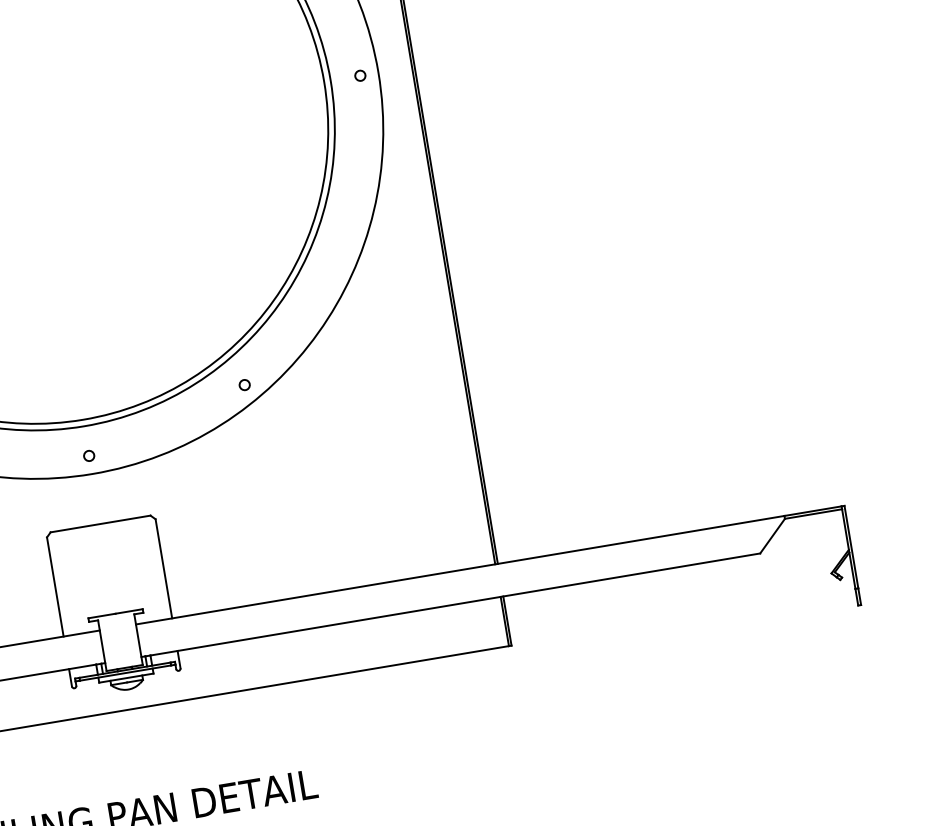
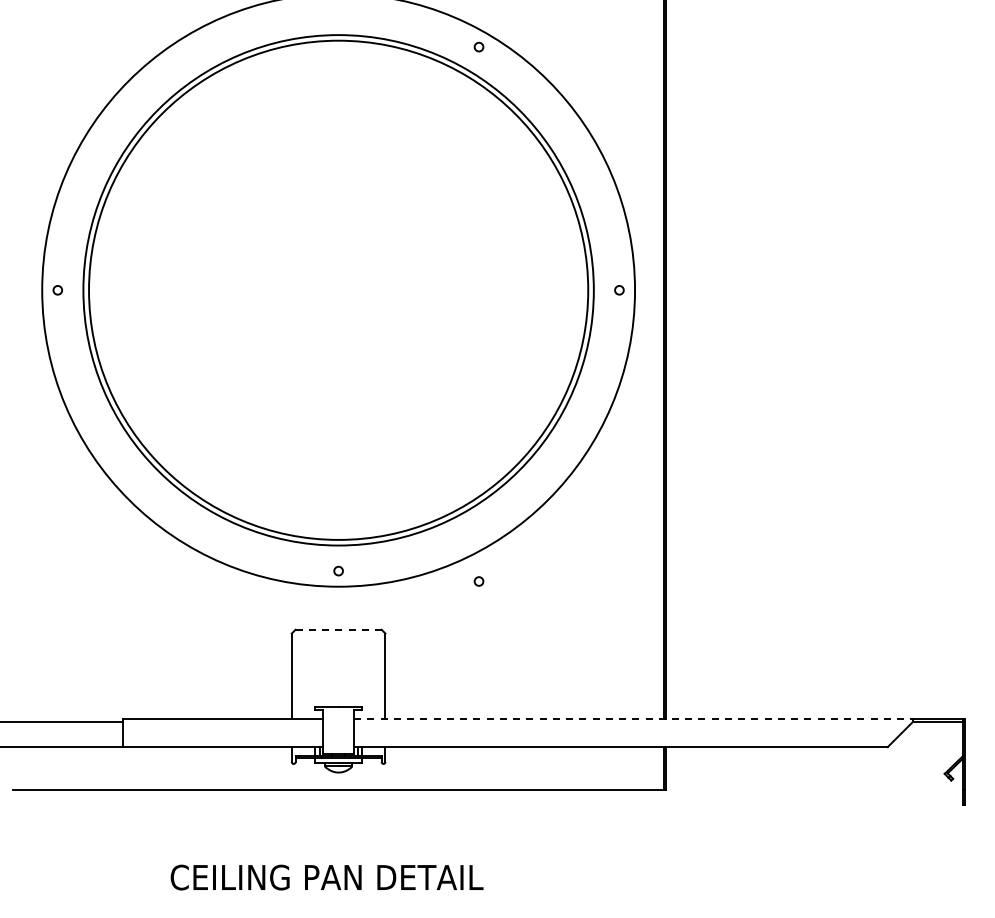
circle: (244, 385) -> (478, 581), moved
line: (101, 523) -> (339, 629), solid -> dashed
line: (459, 570) -> (633, 719), solid -> dashed

